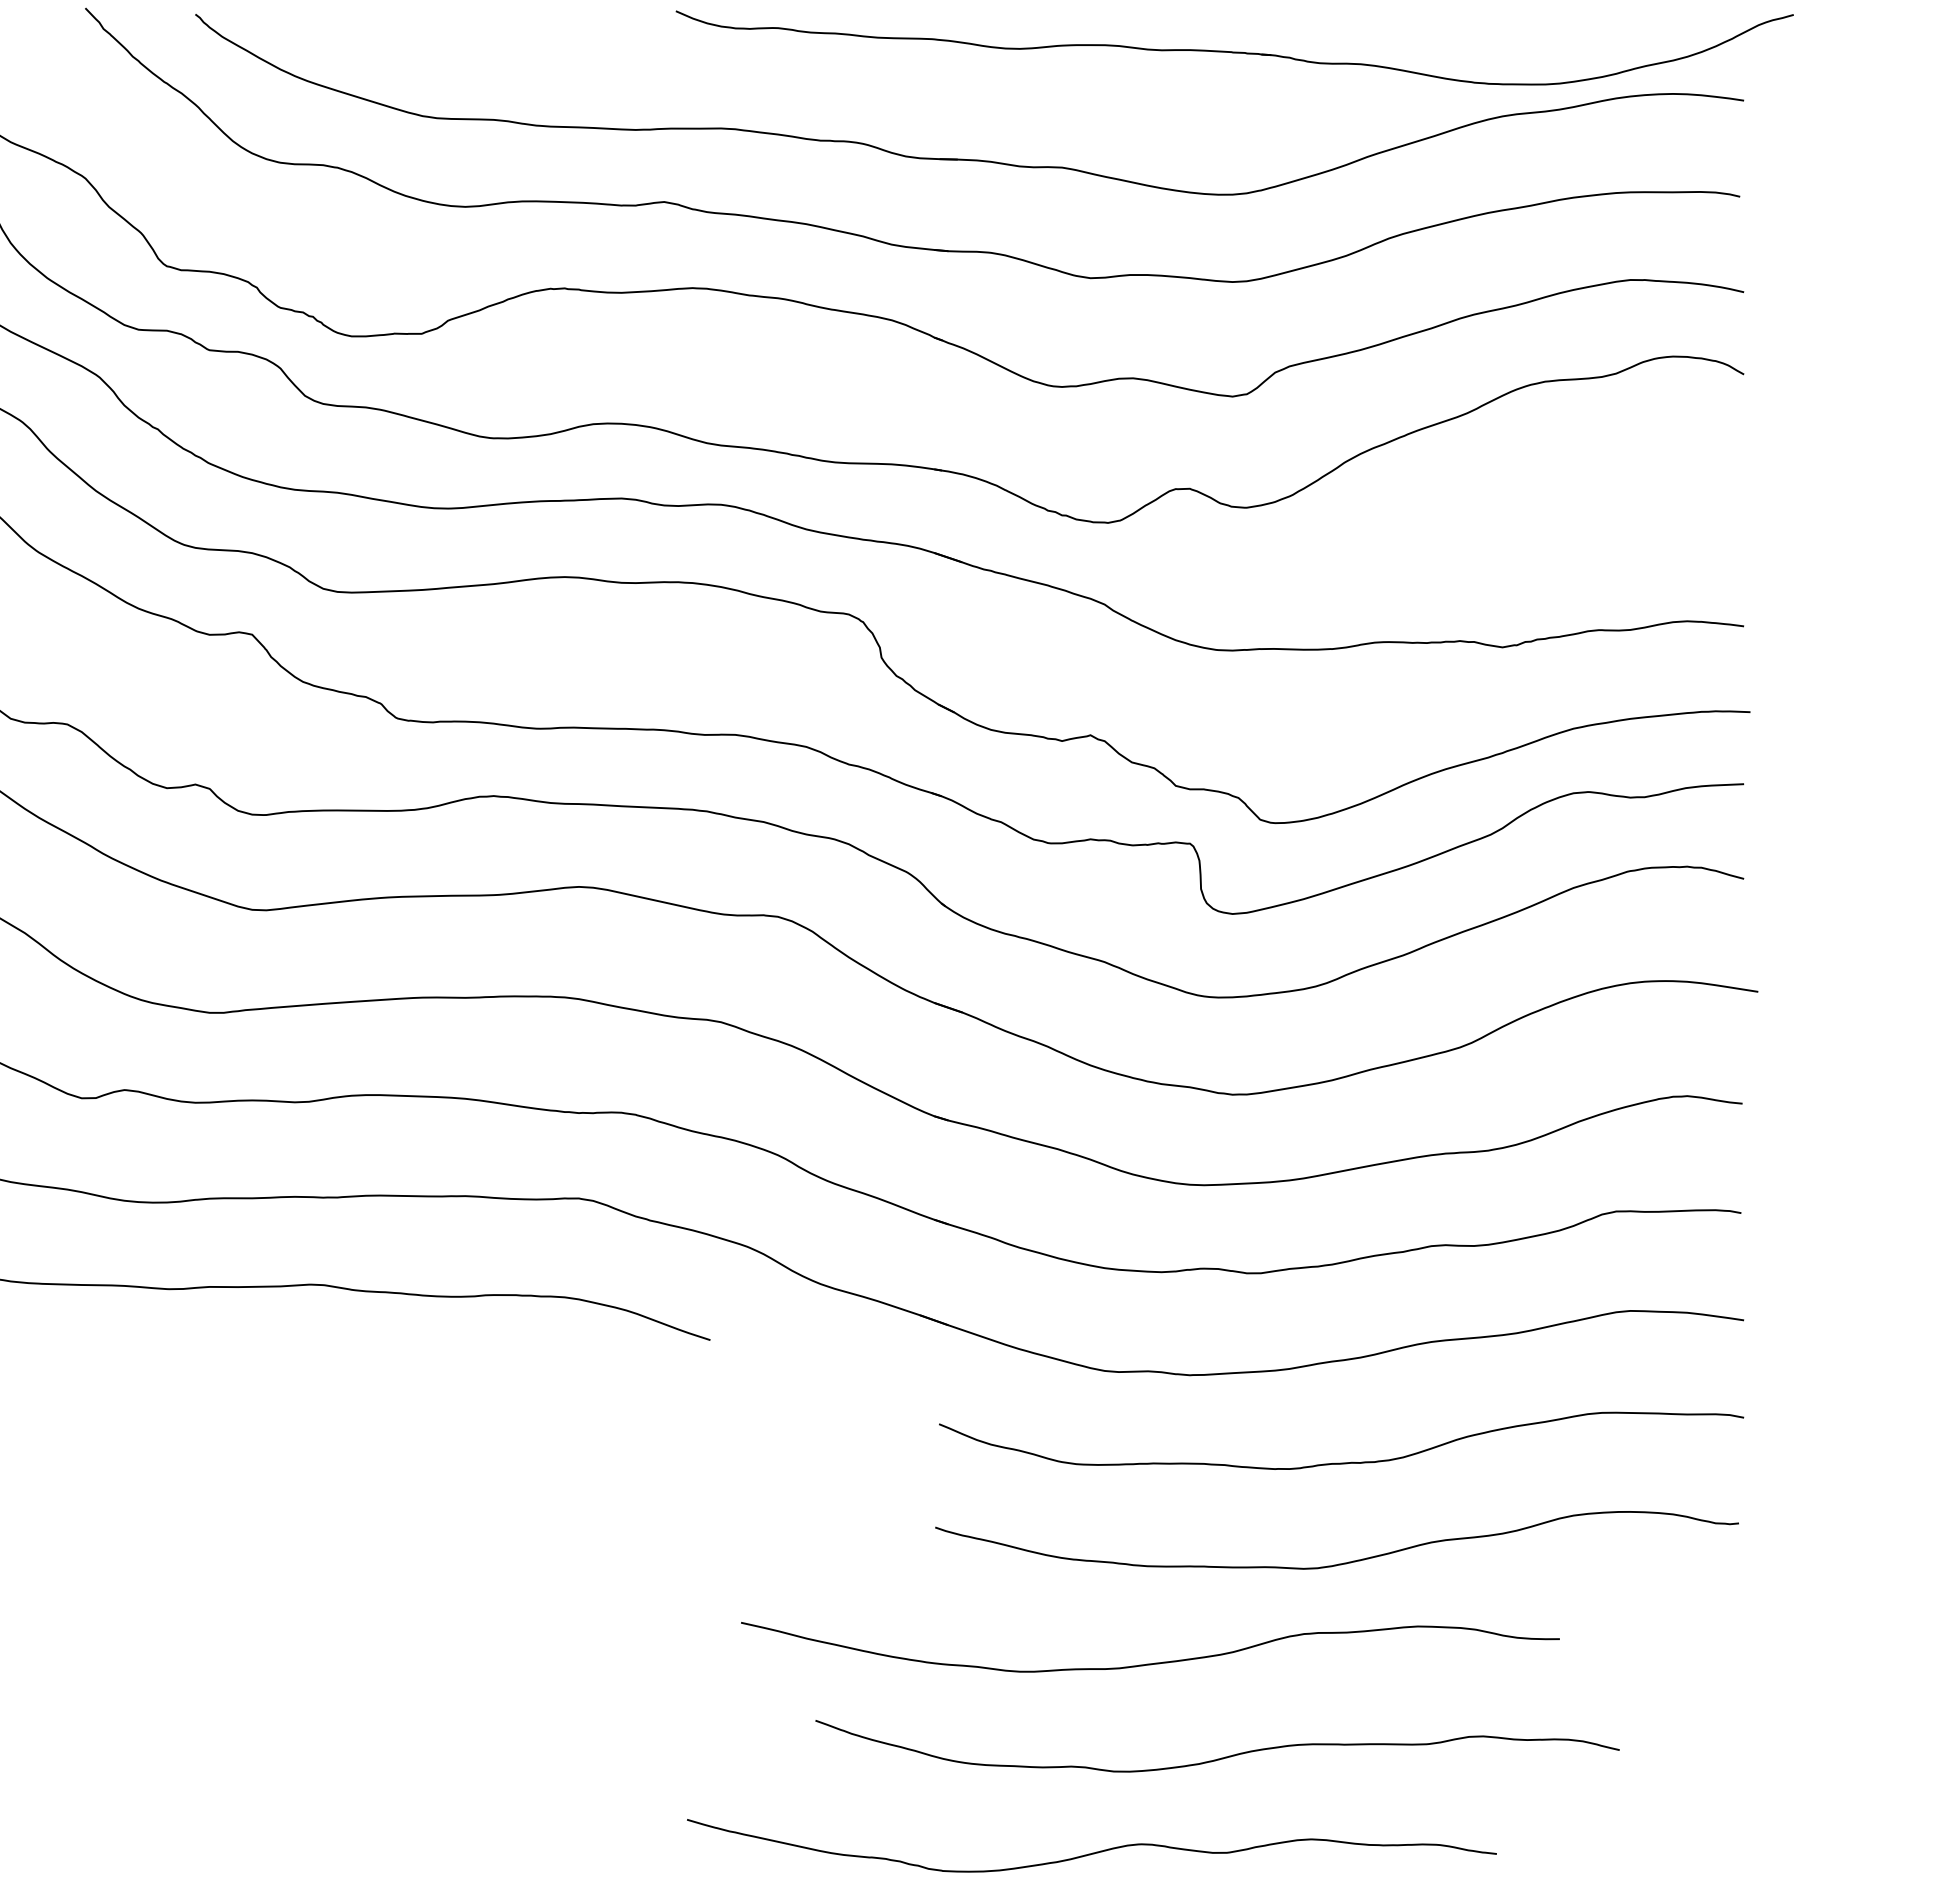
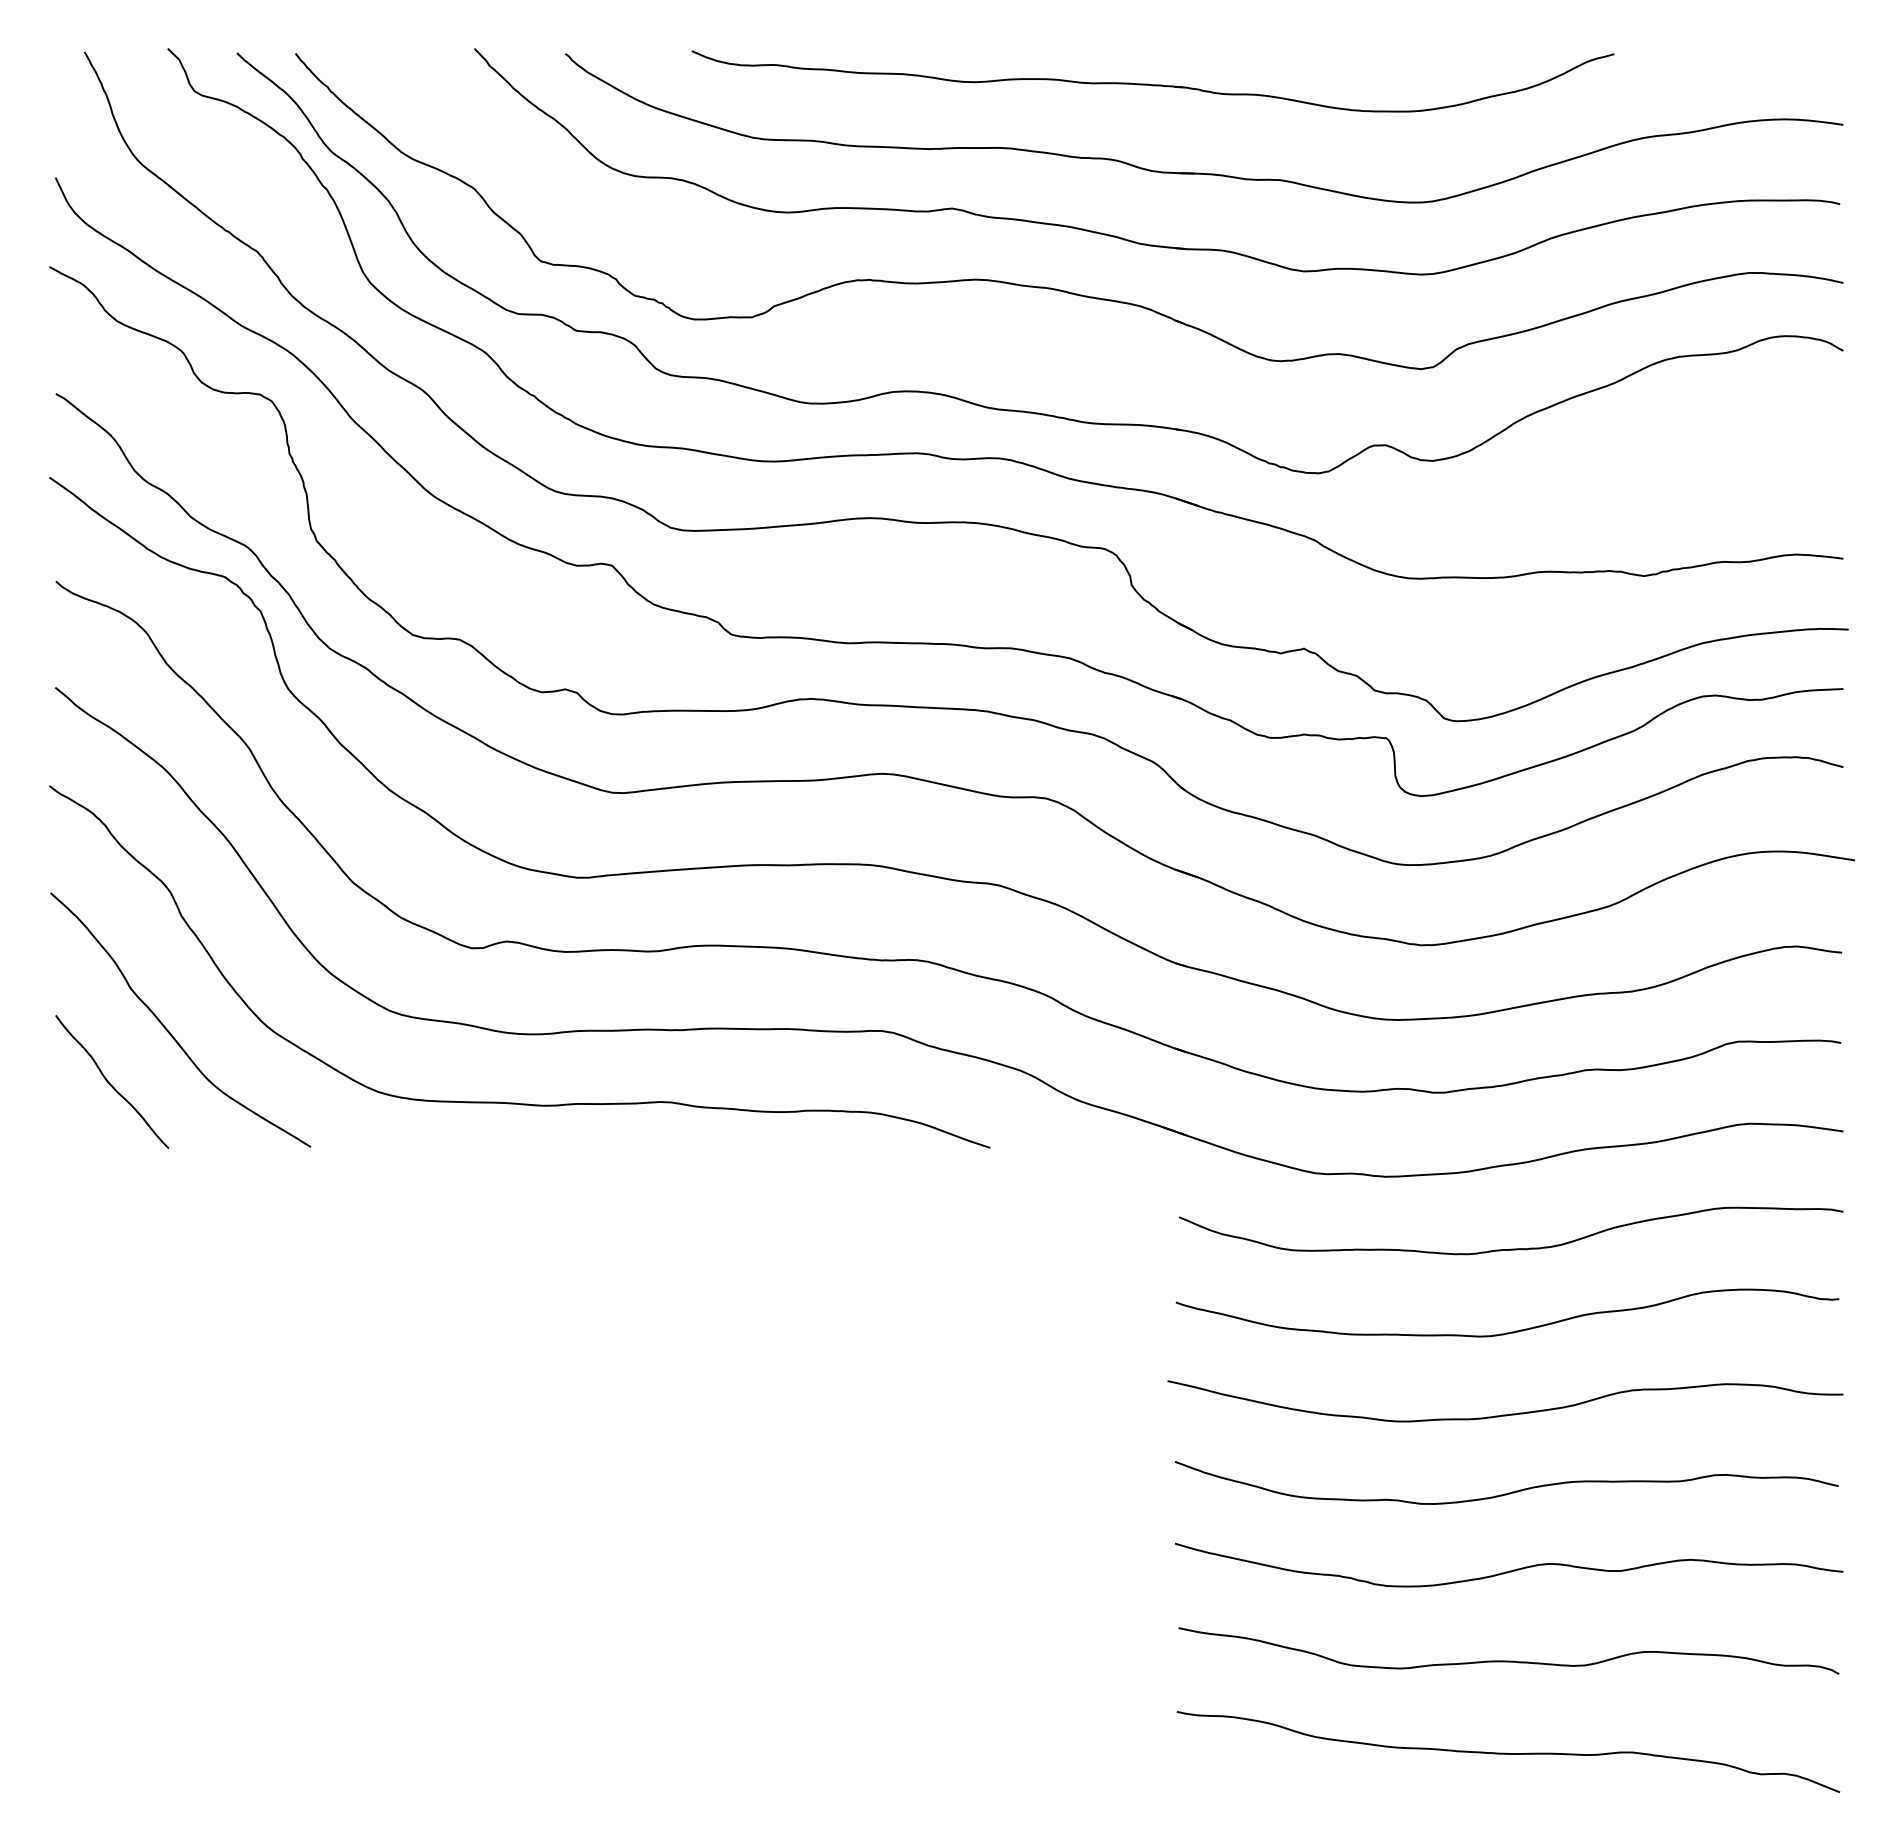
part: (1234, 48) -> (1152, 81), moved
curve: (1156, 1662) -> (1510, 1413), moved
curve: (1219, 1757) -> (1508, 1492), moved
curve: (1092, 1852) -> (1509, 1570), moved

